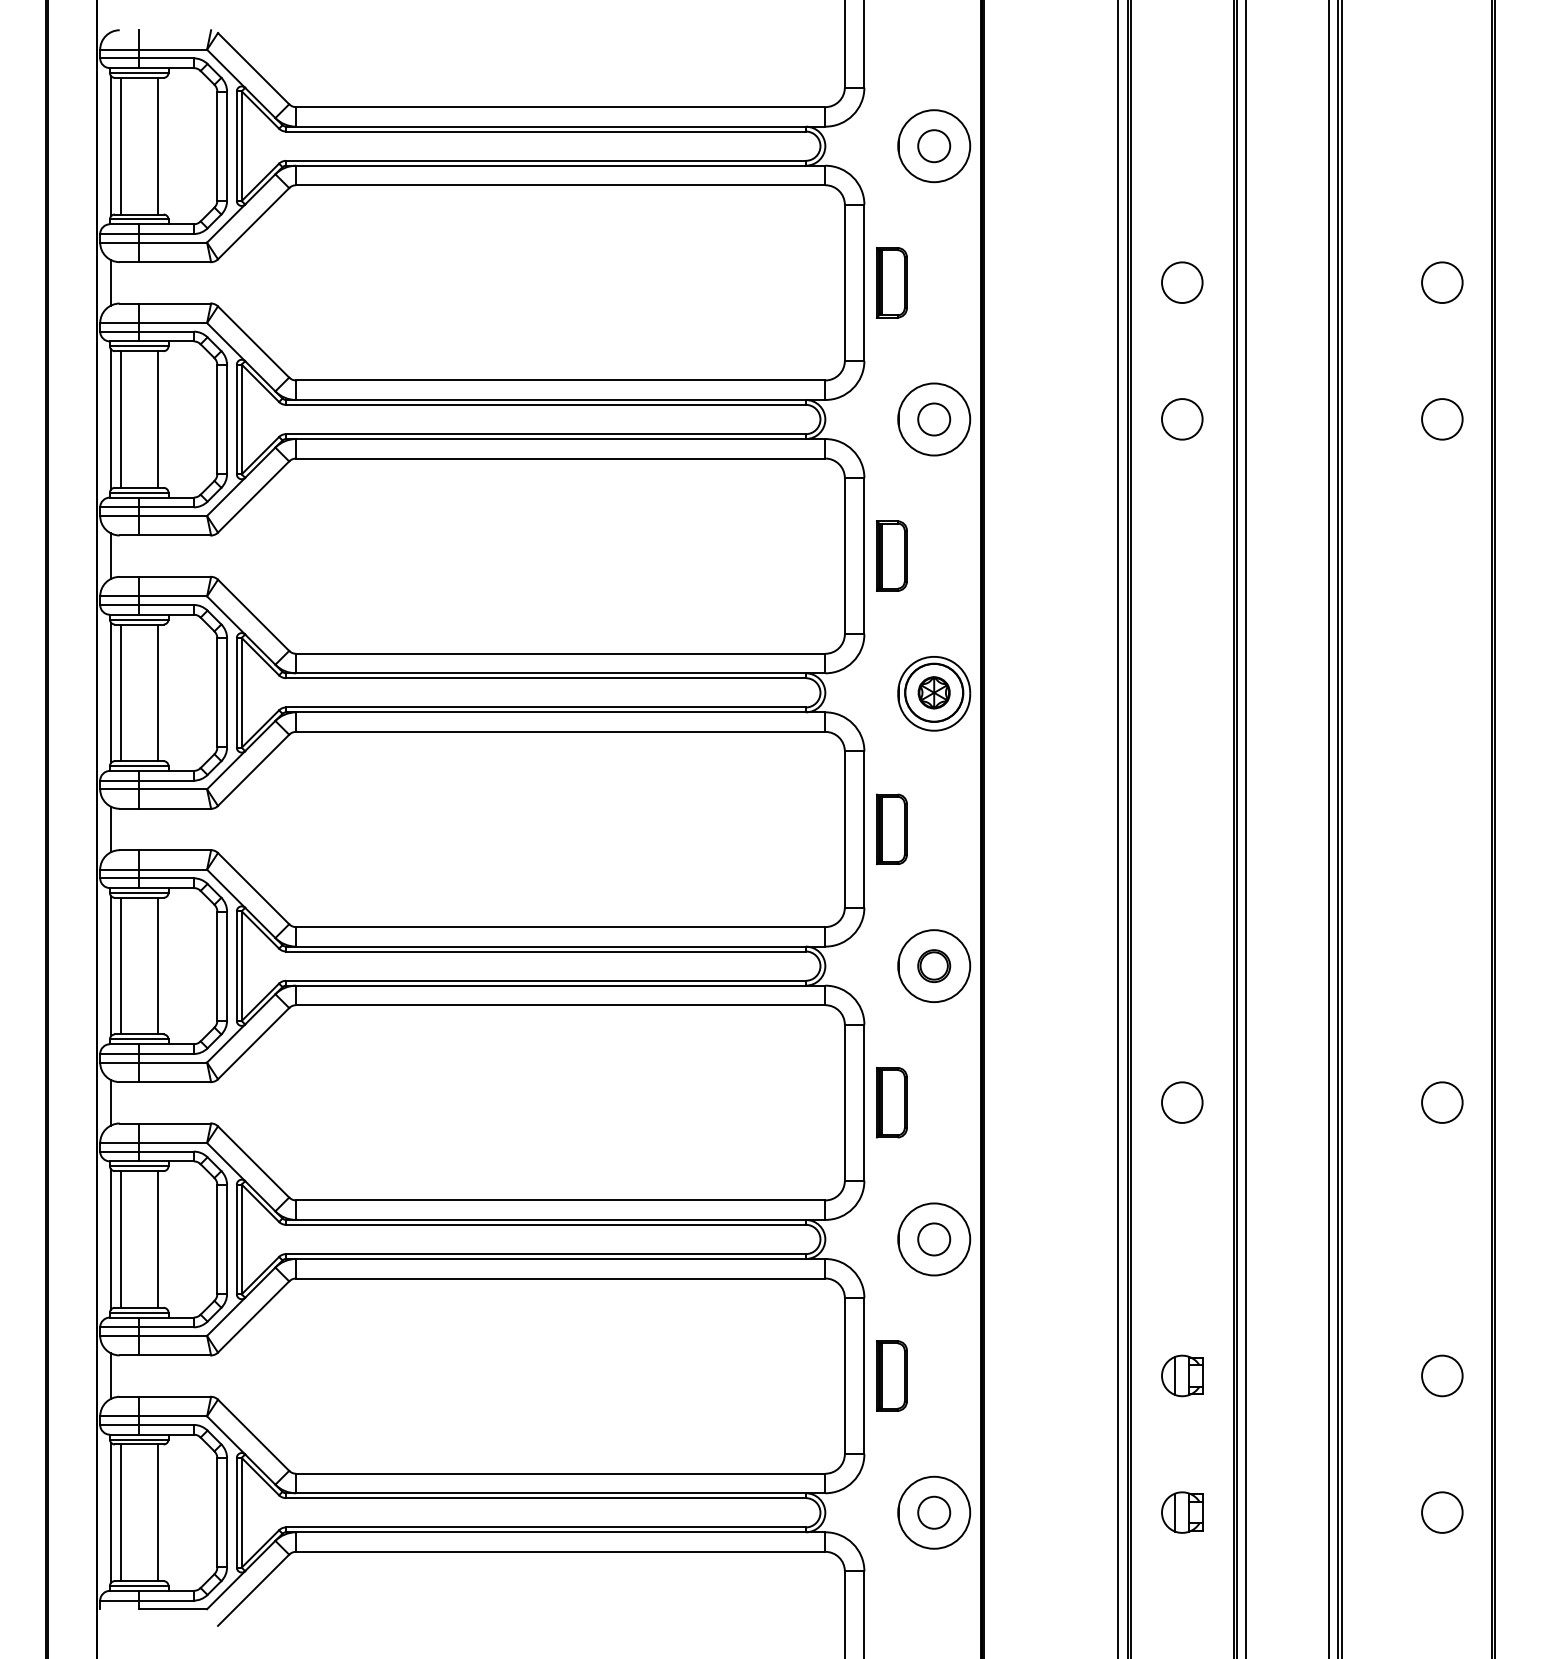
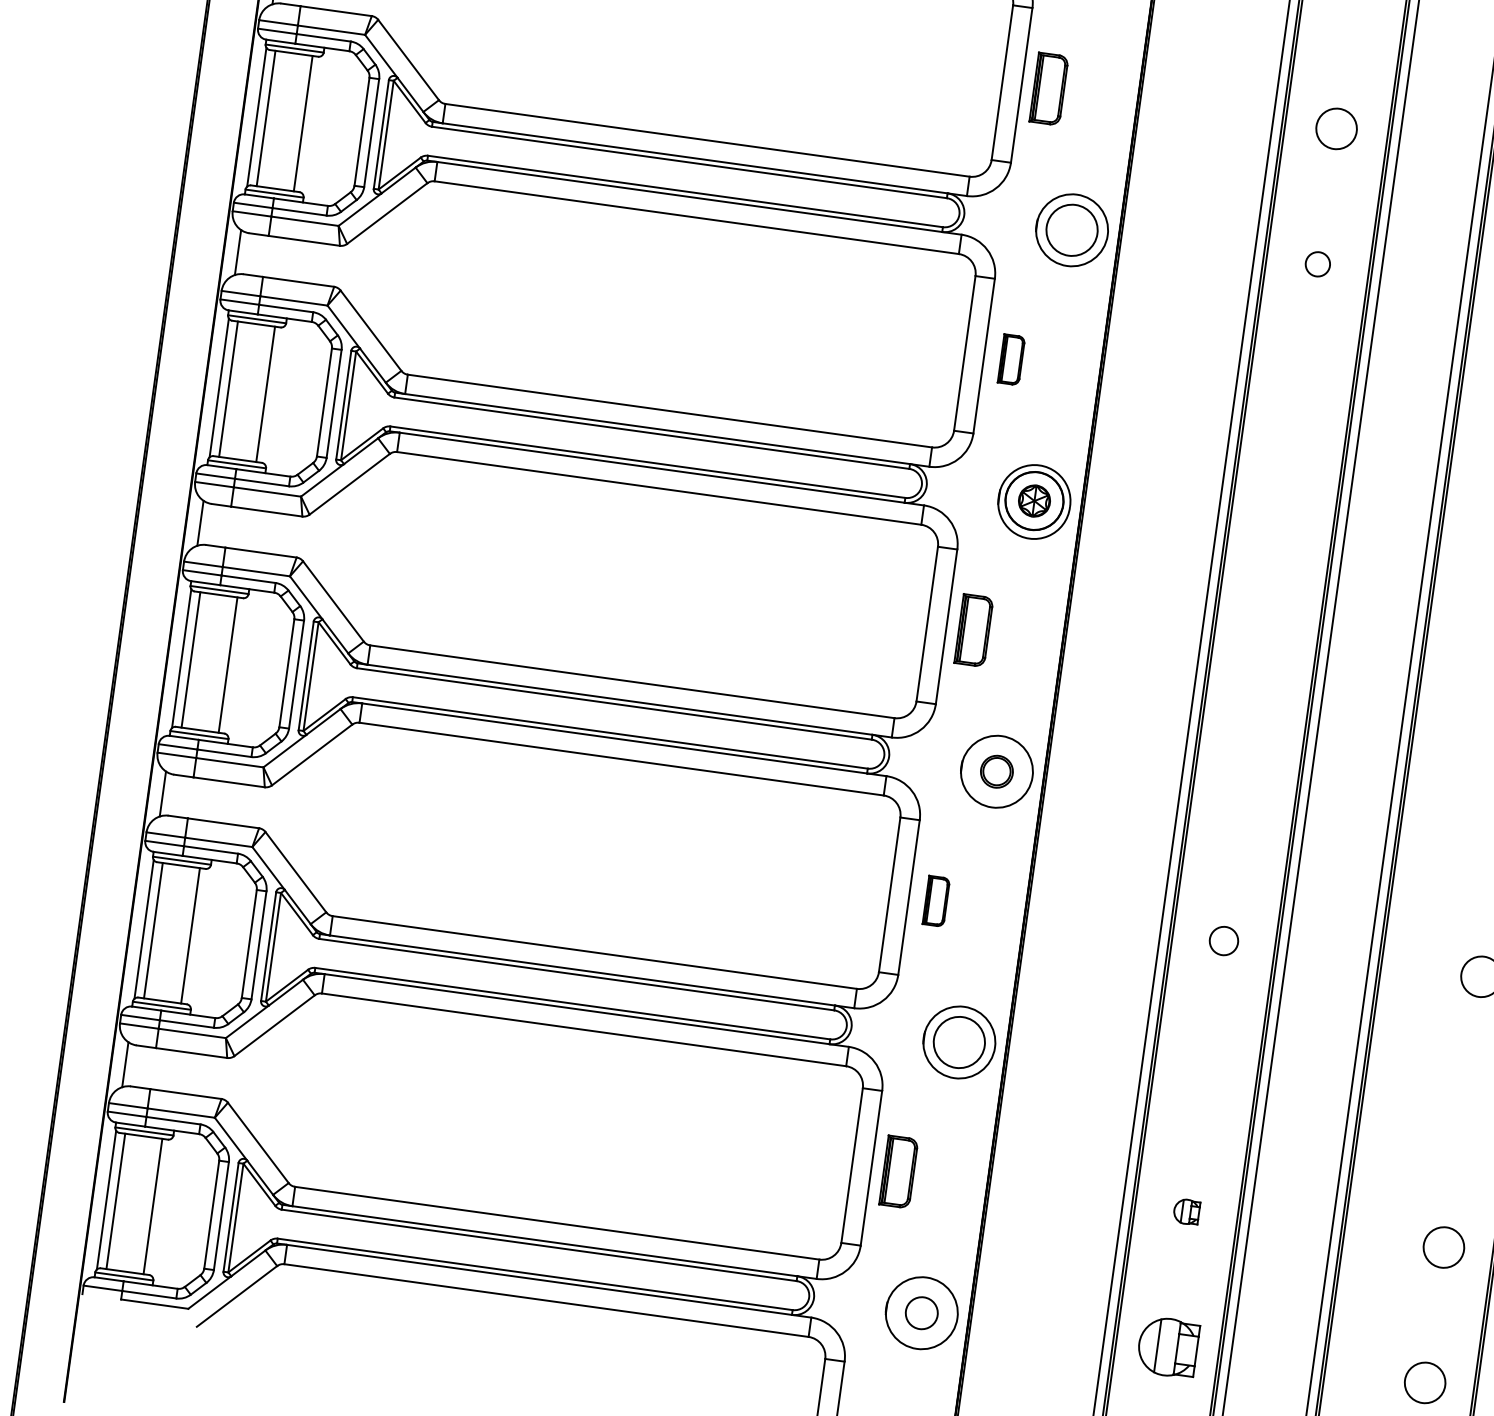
circle: (934, 419) -> (1072, 230), size x1.6
circle: (1182, 419) -> (1318, 264), size x0.6
part: (891, 555) -> (1011, 359), size x0.7
part: (891, 1102) -> (935, 900), size x0.7
circle: (1182, 1102) -> (1224, 940), size x0.7
circle: (934, 1239) -> (959, 1042), size x1.6
part: (1182, 1375) -> (1186, 1211), size x0.6
part: (1182, 1512) -> (1167, 1347), size x1.4

